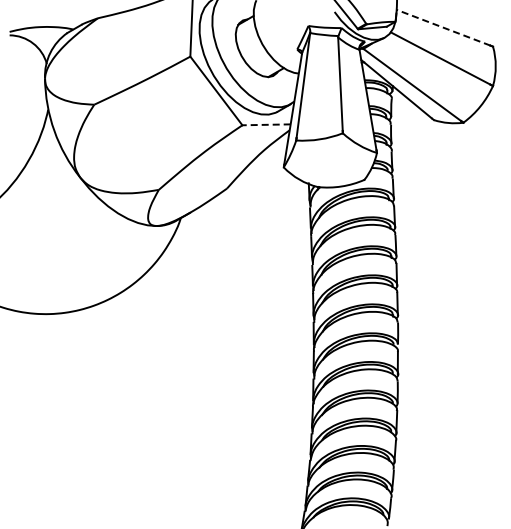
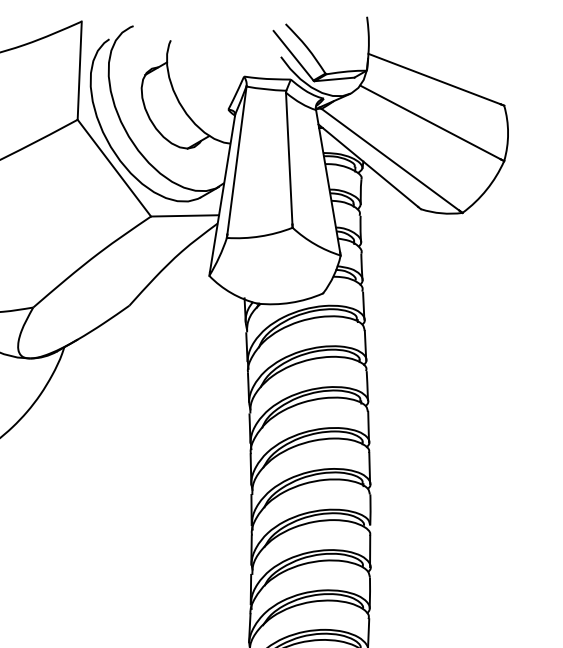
line: (443, 27) -> (434, 78), dashed -> solid
line: (266, 124) -> (184, 215), dashed -> solid

